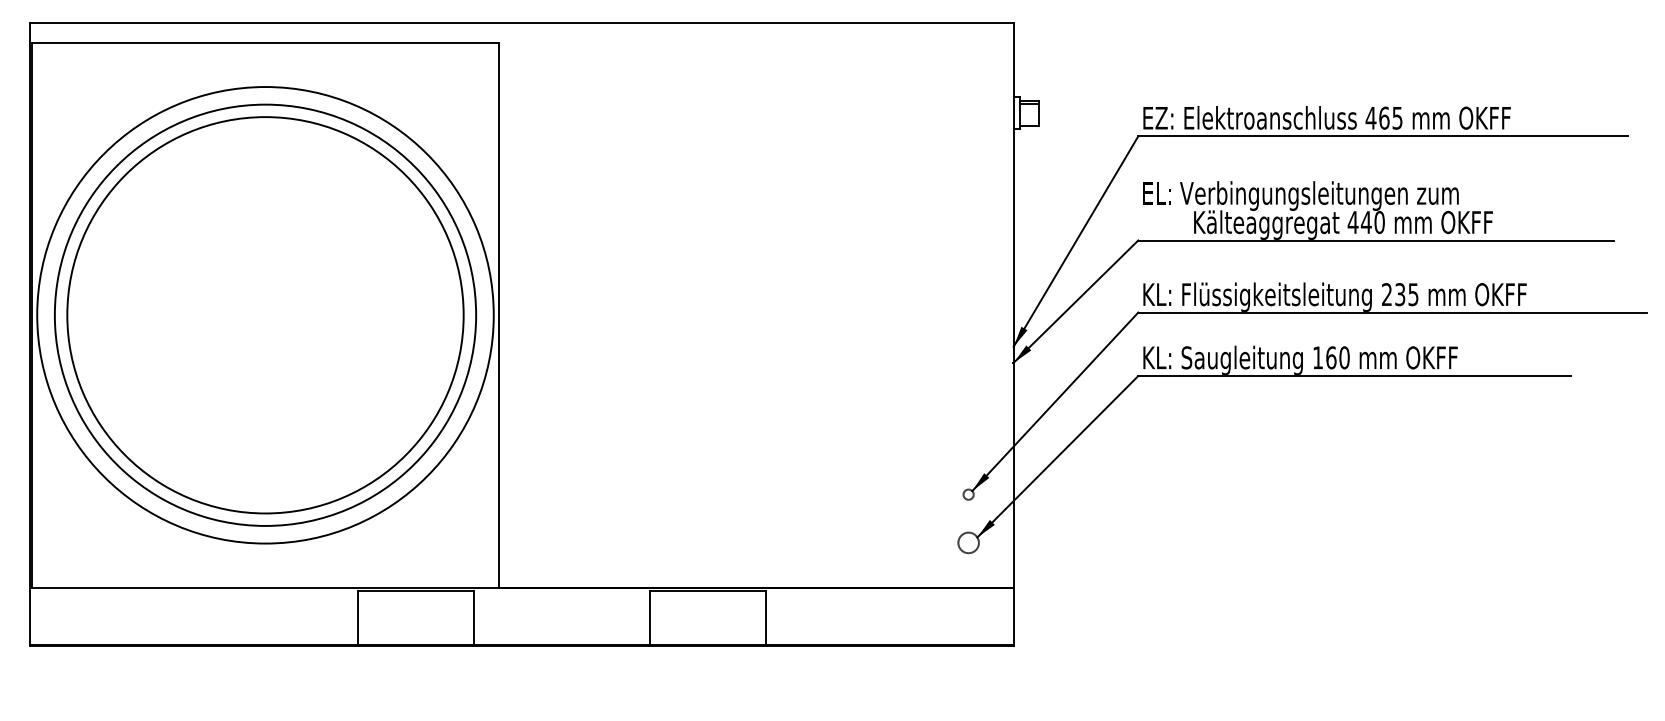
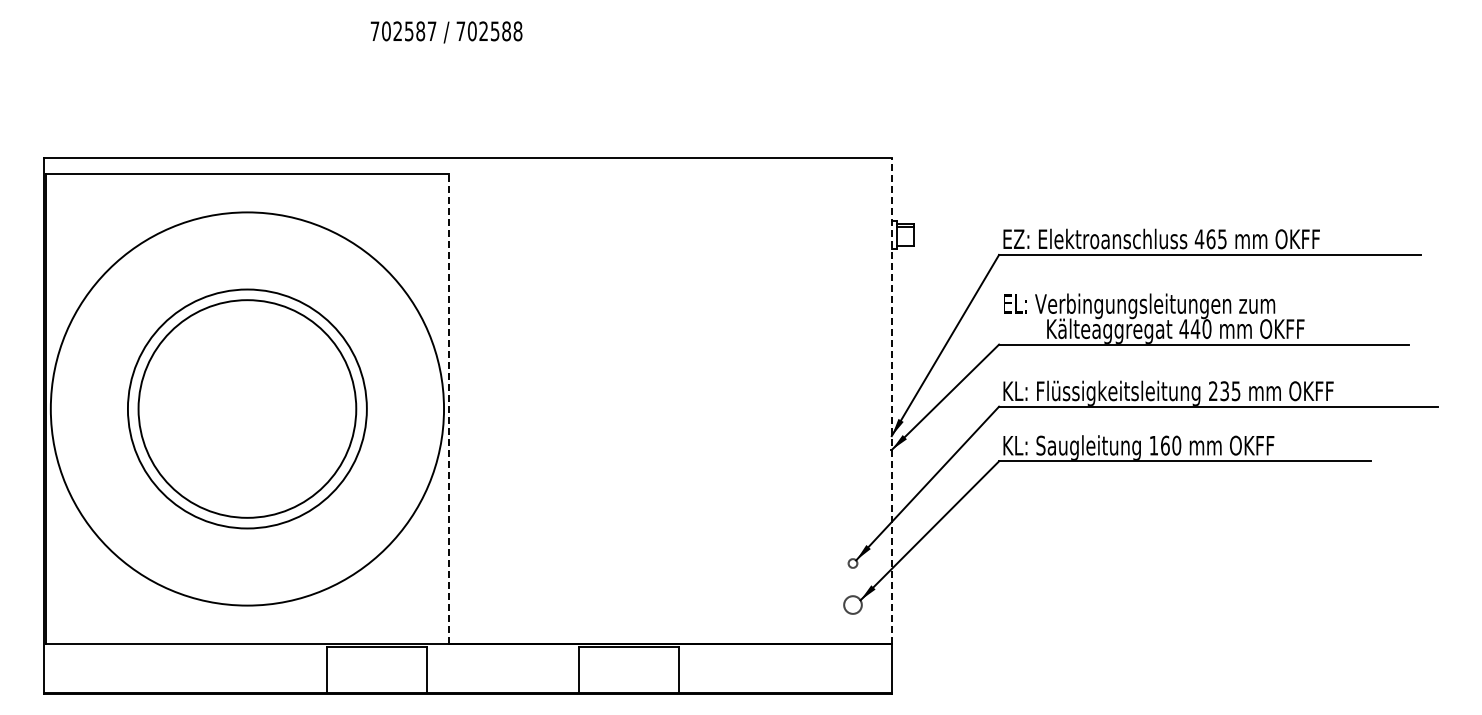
line: (1013, 305) -> (891, 400), solid -> dashed
circle: (265, 314) -> (247, 408), size x0.6
circle: (265, 314) -> (247, 408), size x0.7
line: (498, 314) -> (448, 408), solid -> dashed

